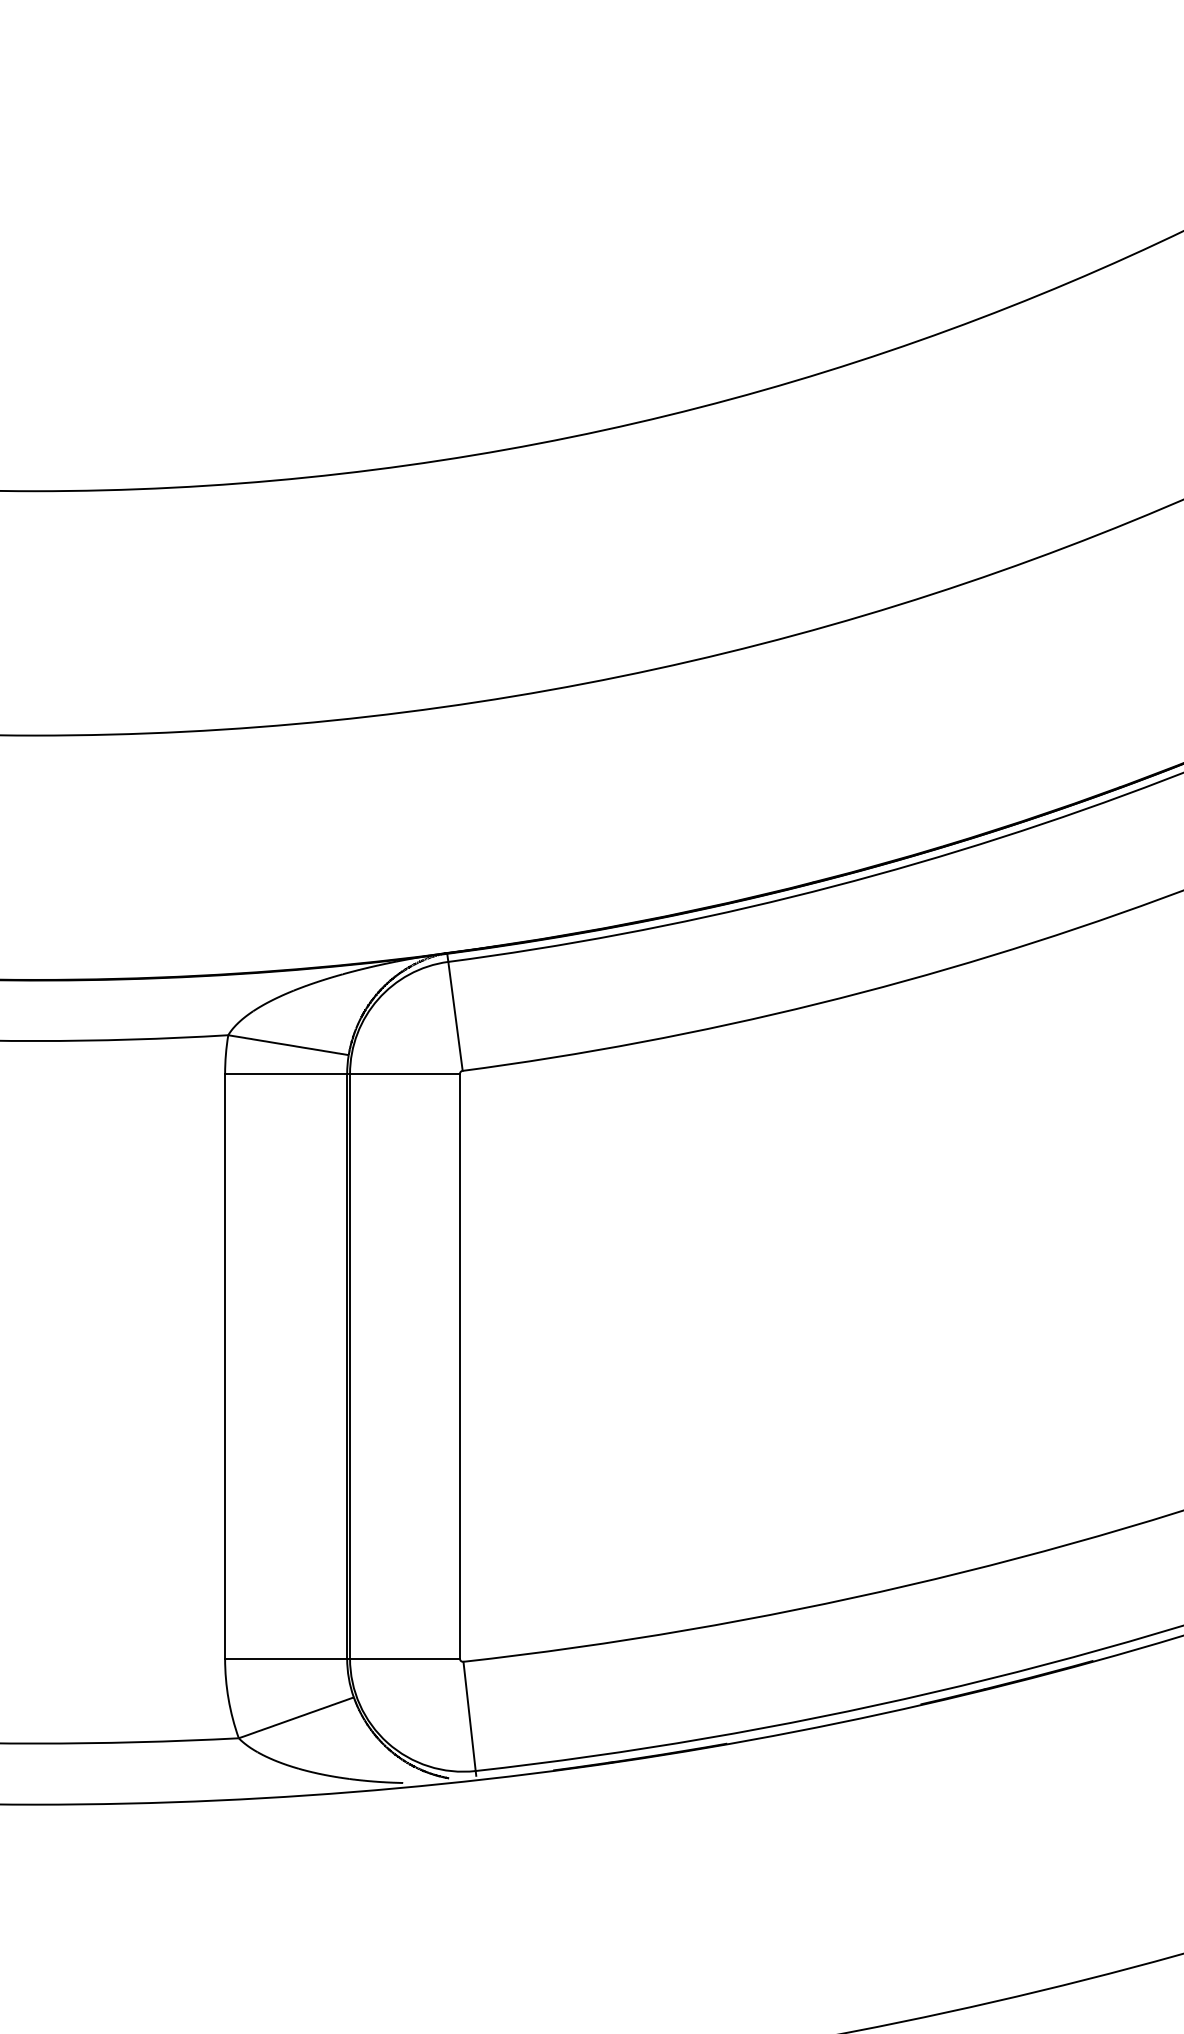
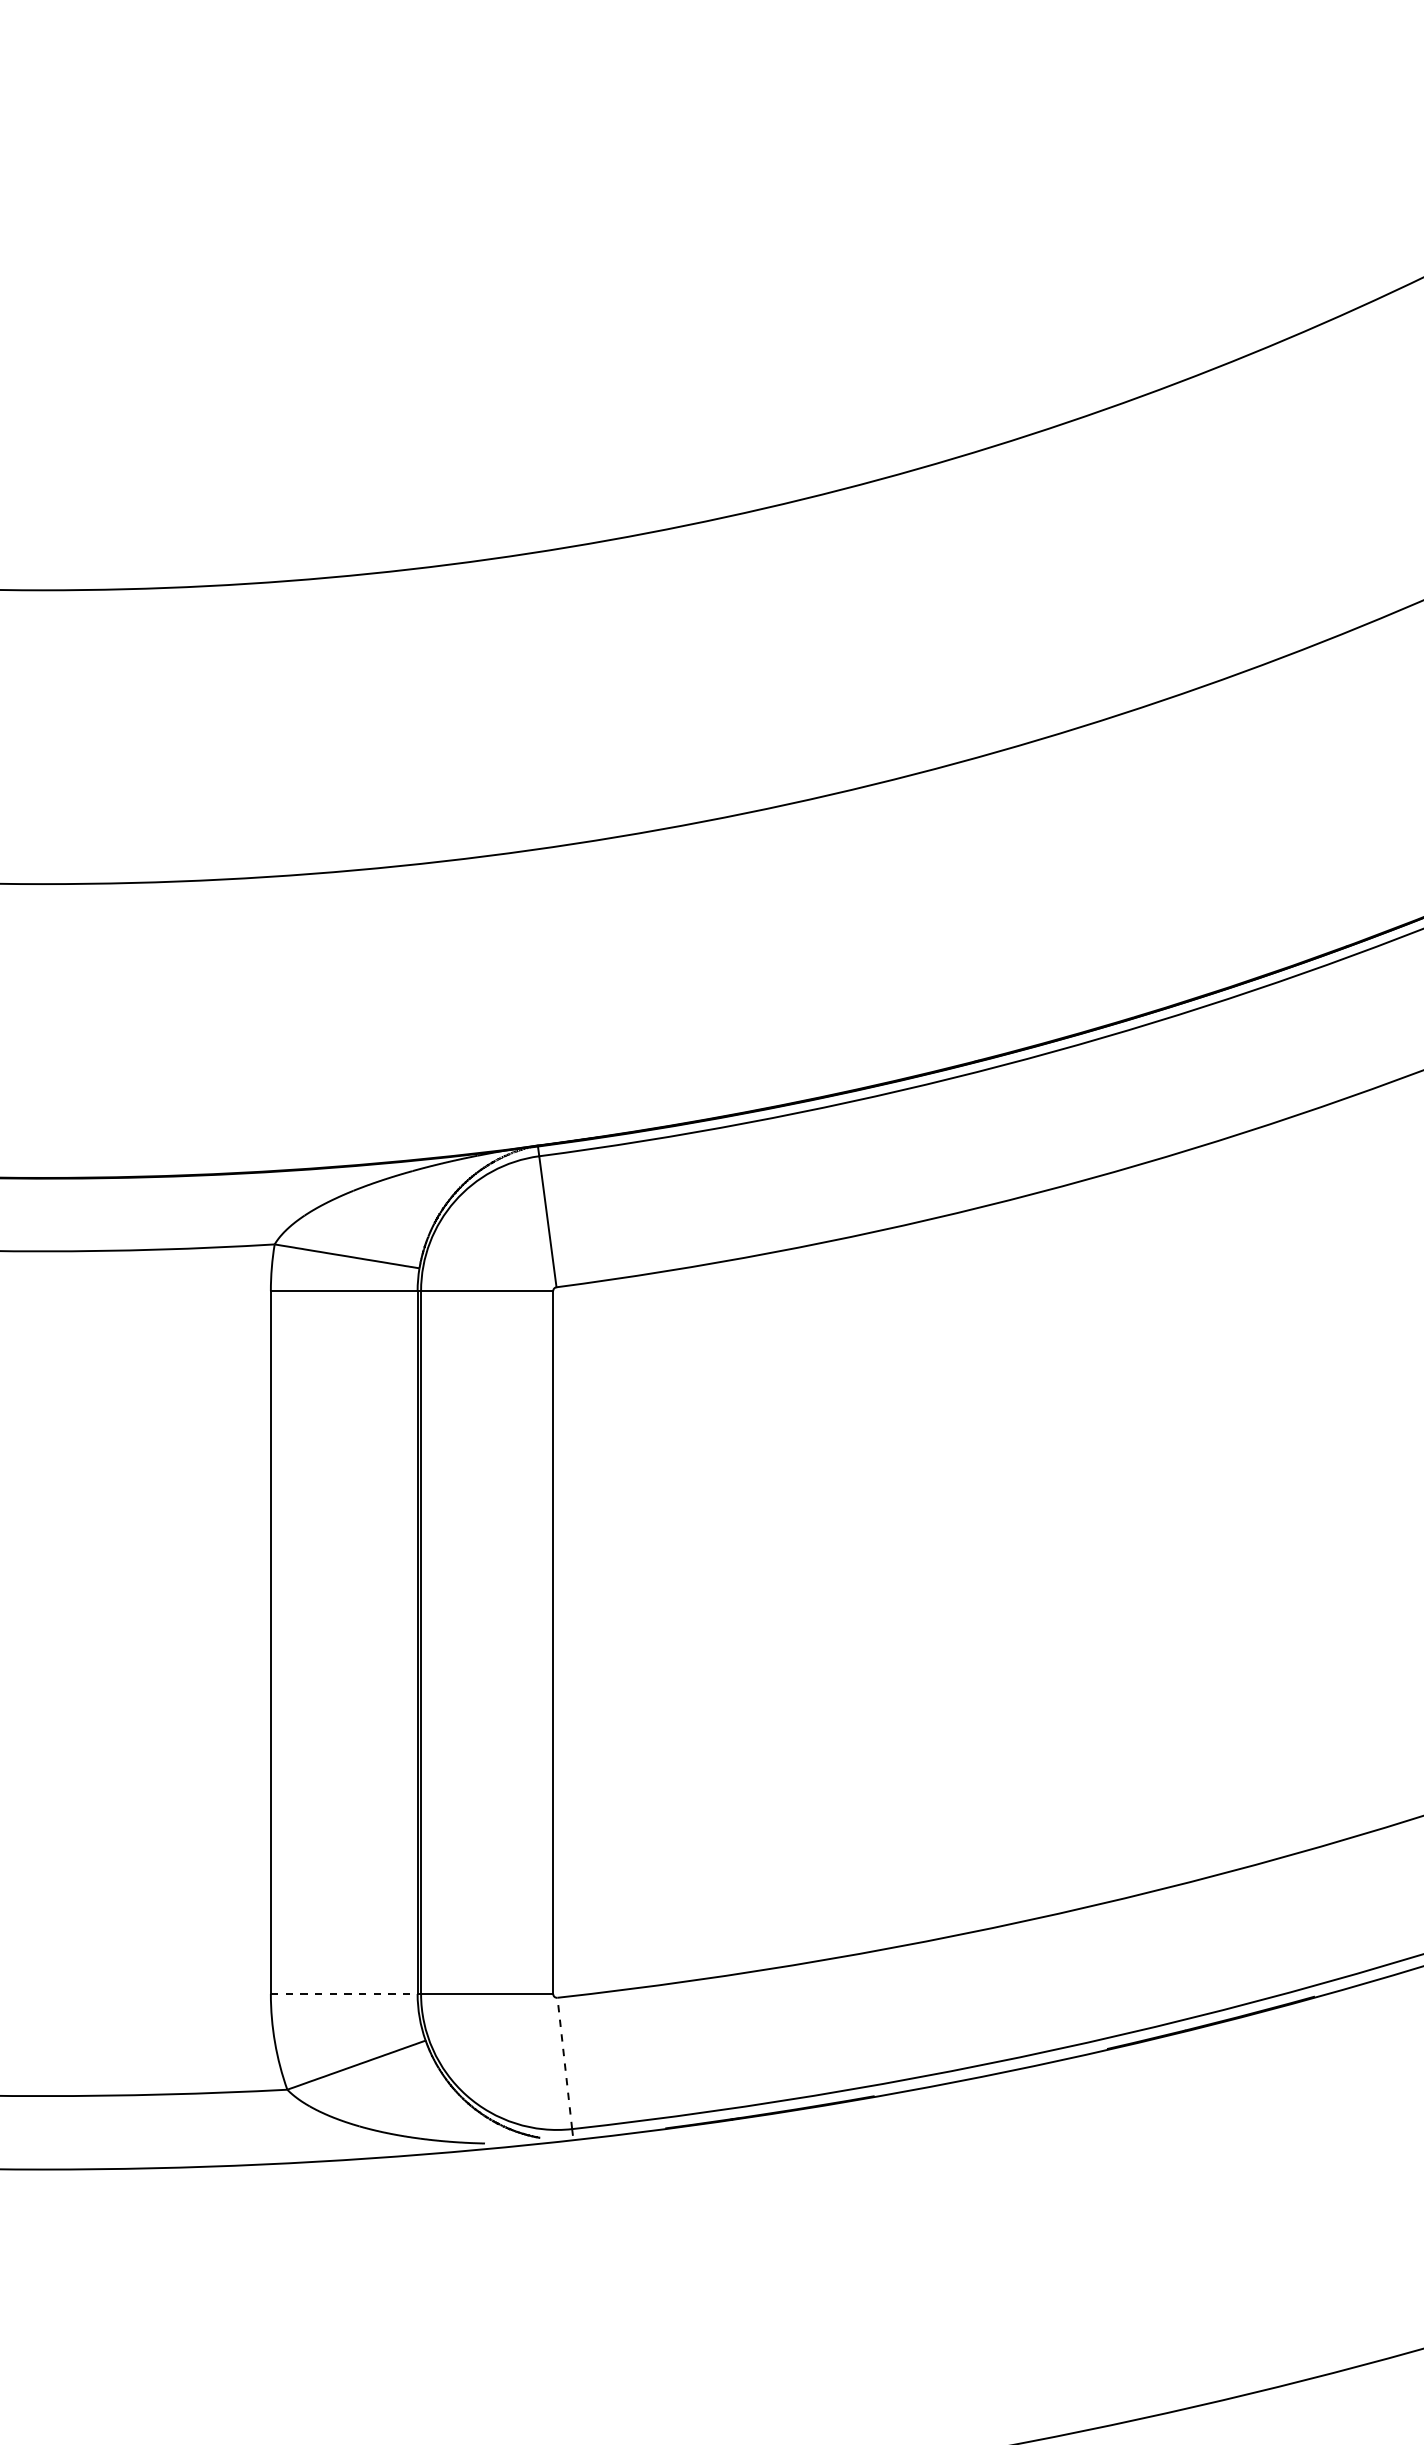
line: (286, 1659) -> (344, 1994), solid -> dashed
line: (469, 1715) -> (564, 2062), solid -> dashed

